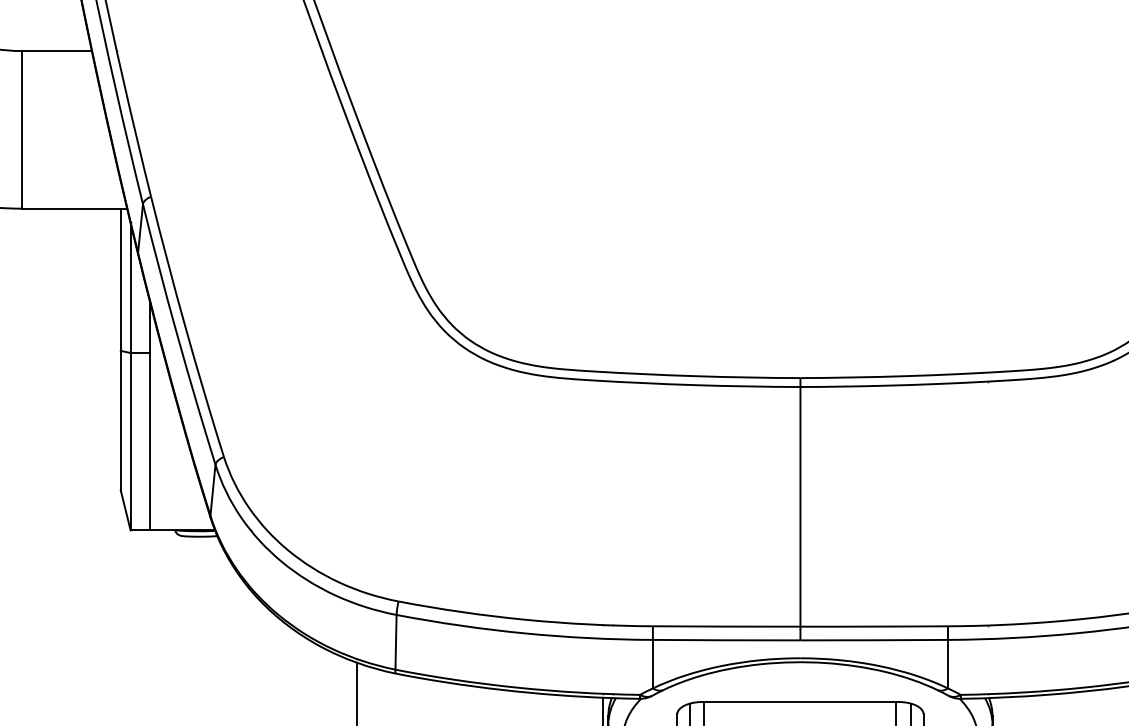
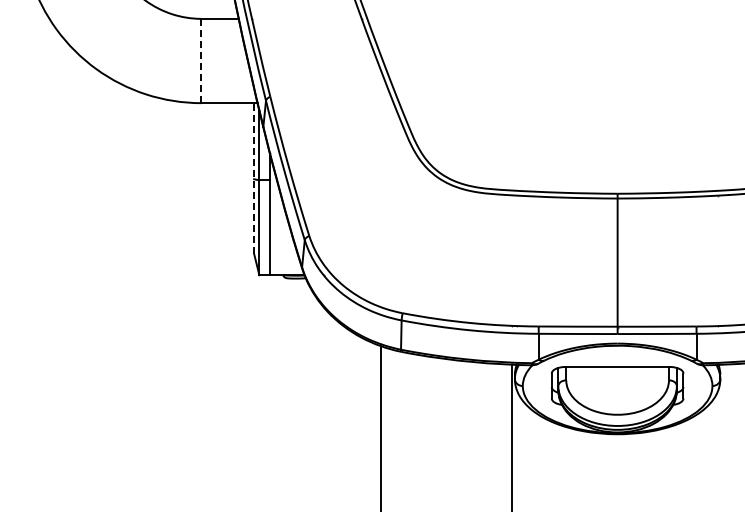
line: (22, 130) -> (201, 61), solid -> dashed
line: (121, 349) -> (254, 178), solid -> dashed

